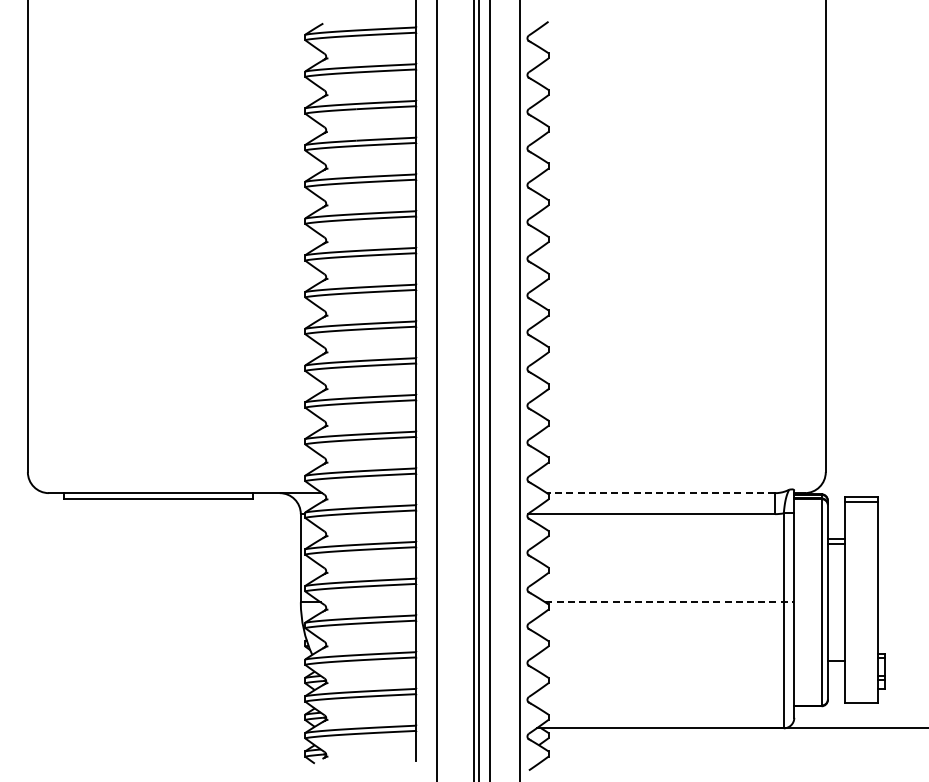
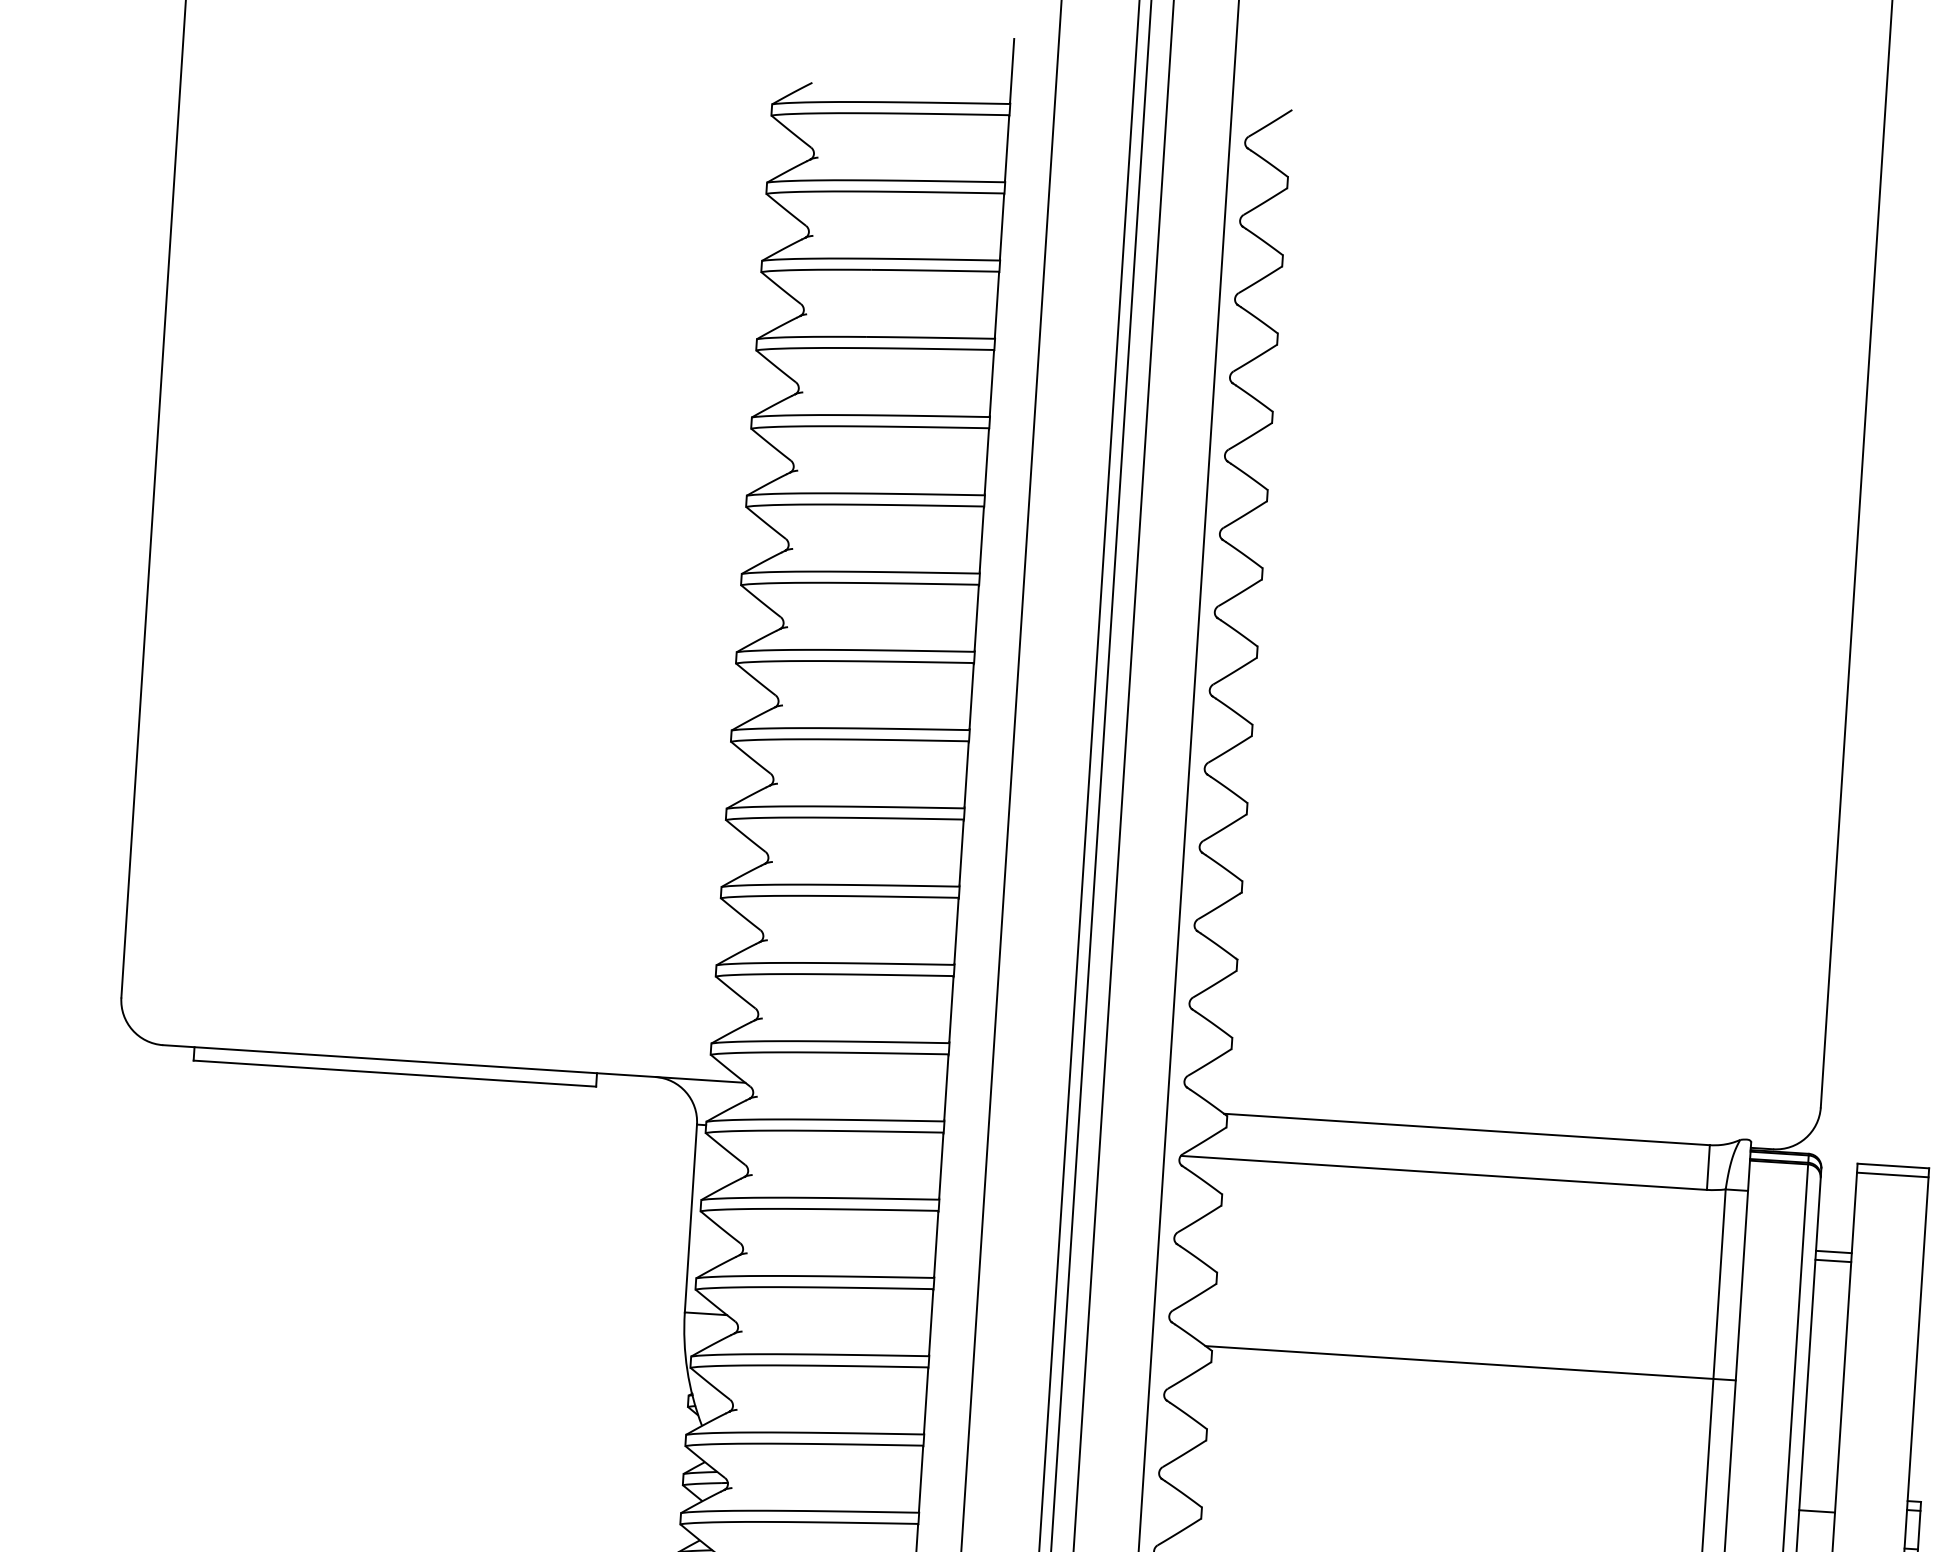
line: (660, 493) -> (1465, 1130), dashed -> solid
line: (670, 602) -> (1472, 1363), dashed -> solid

